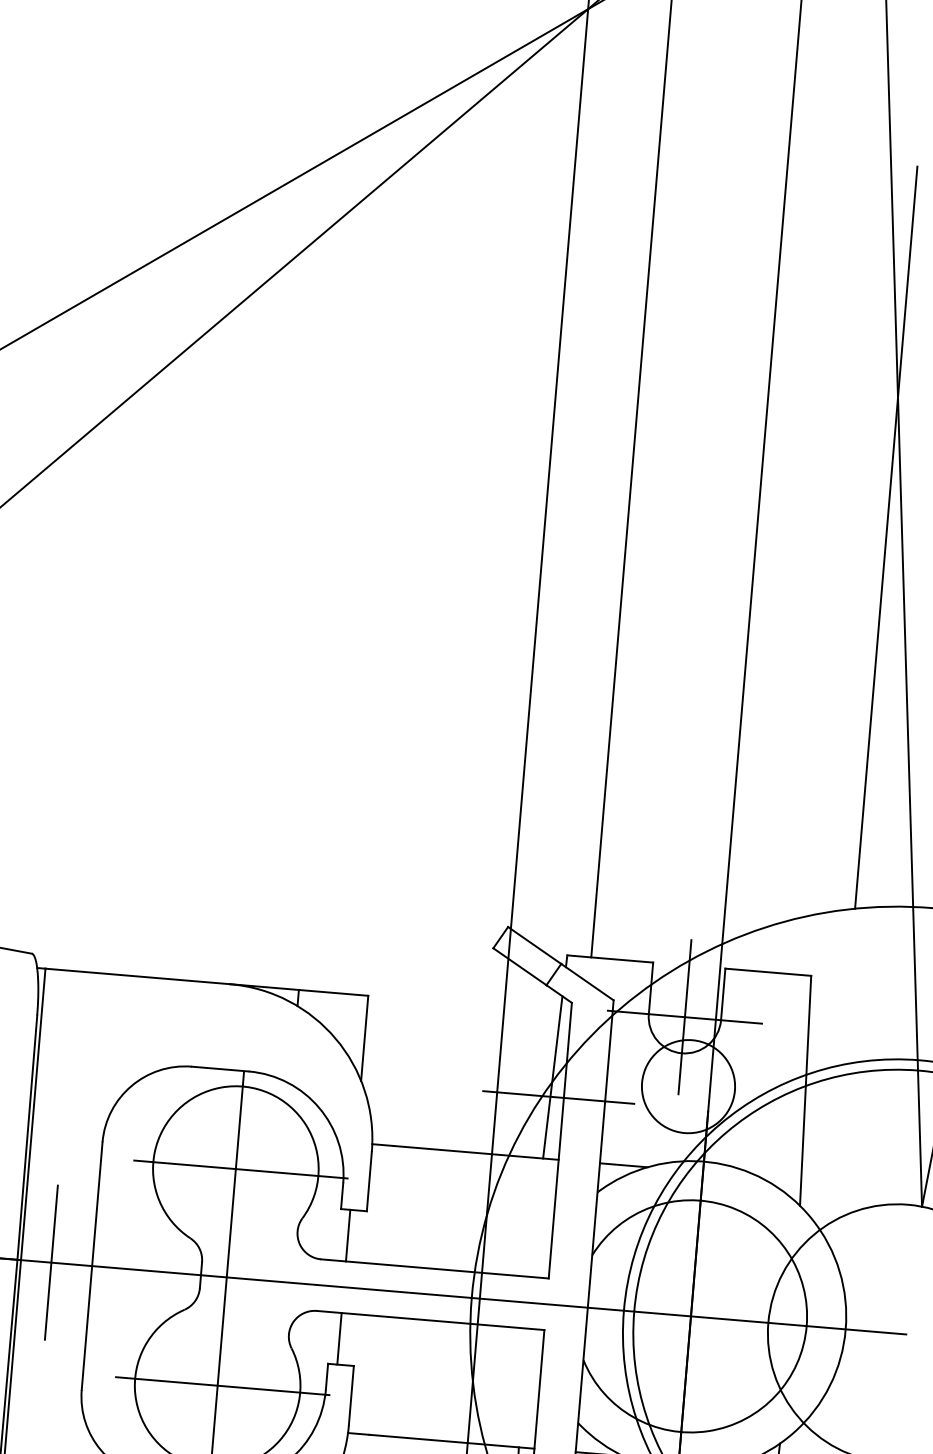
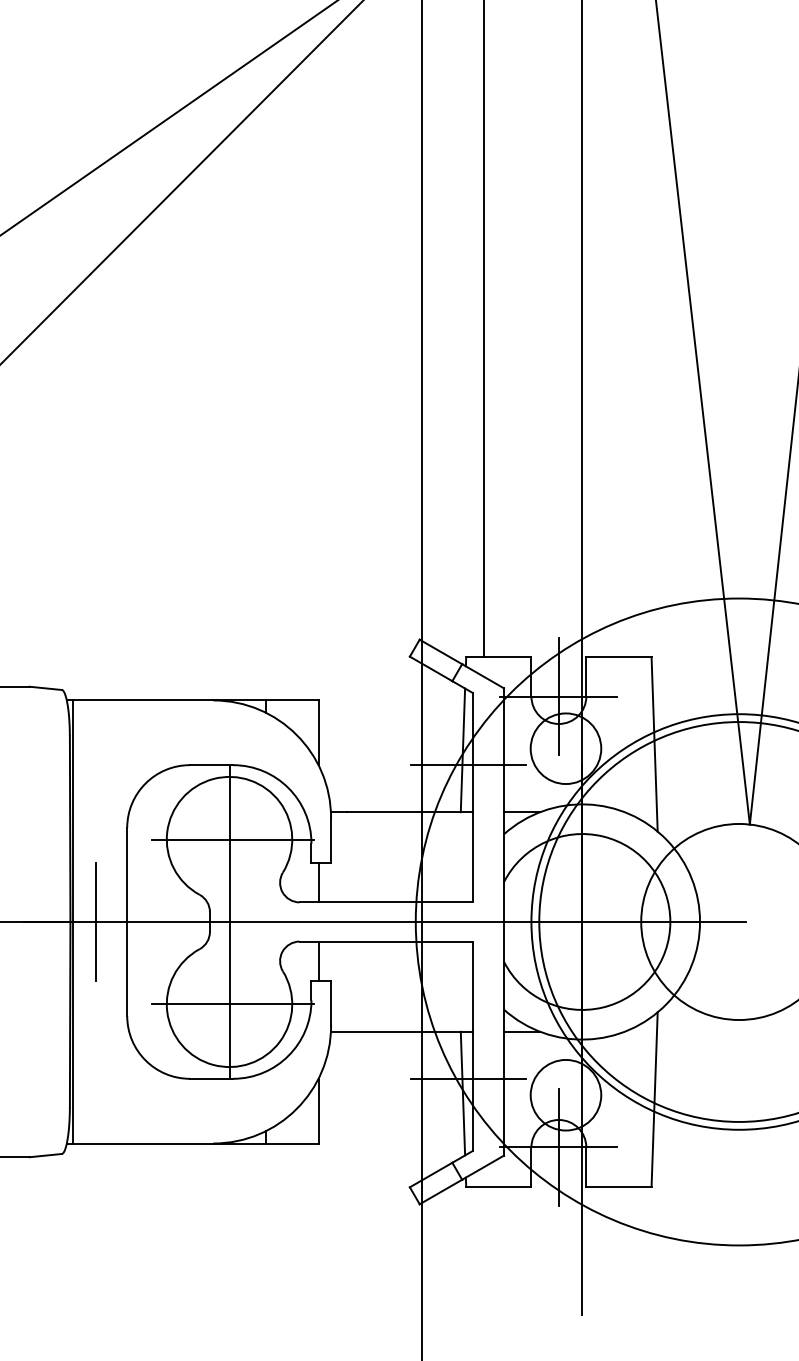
line: (886, 537) -> (680, 321), removed

